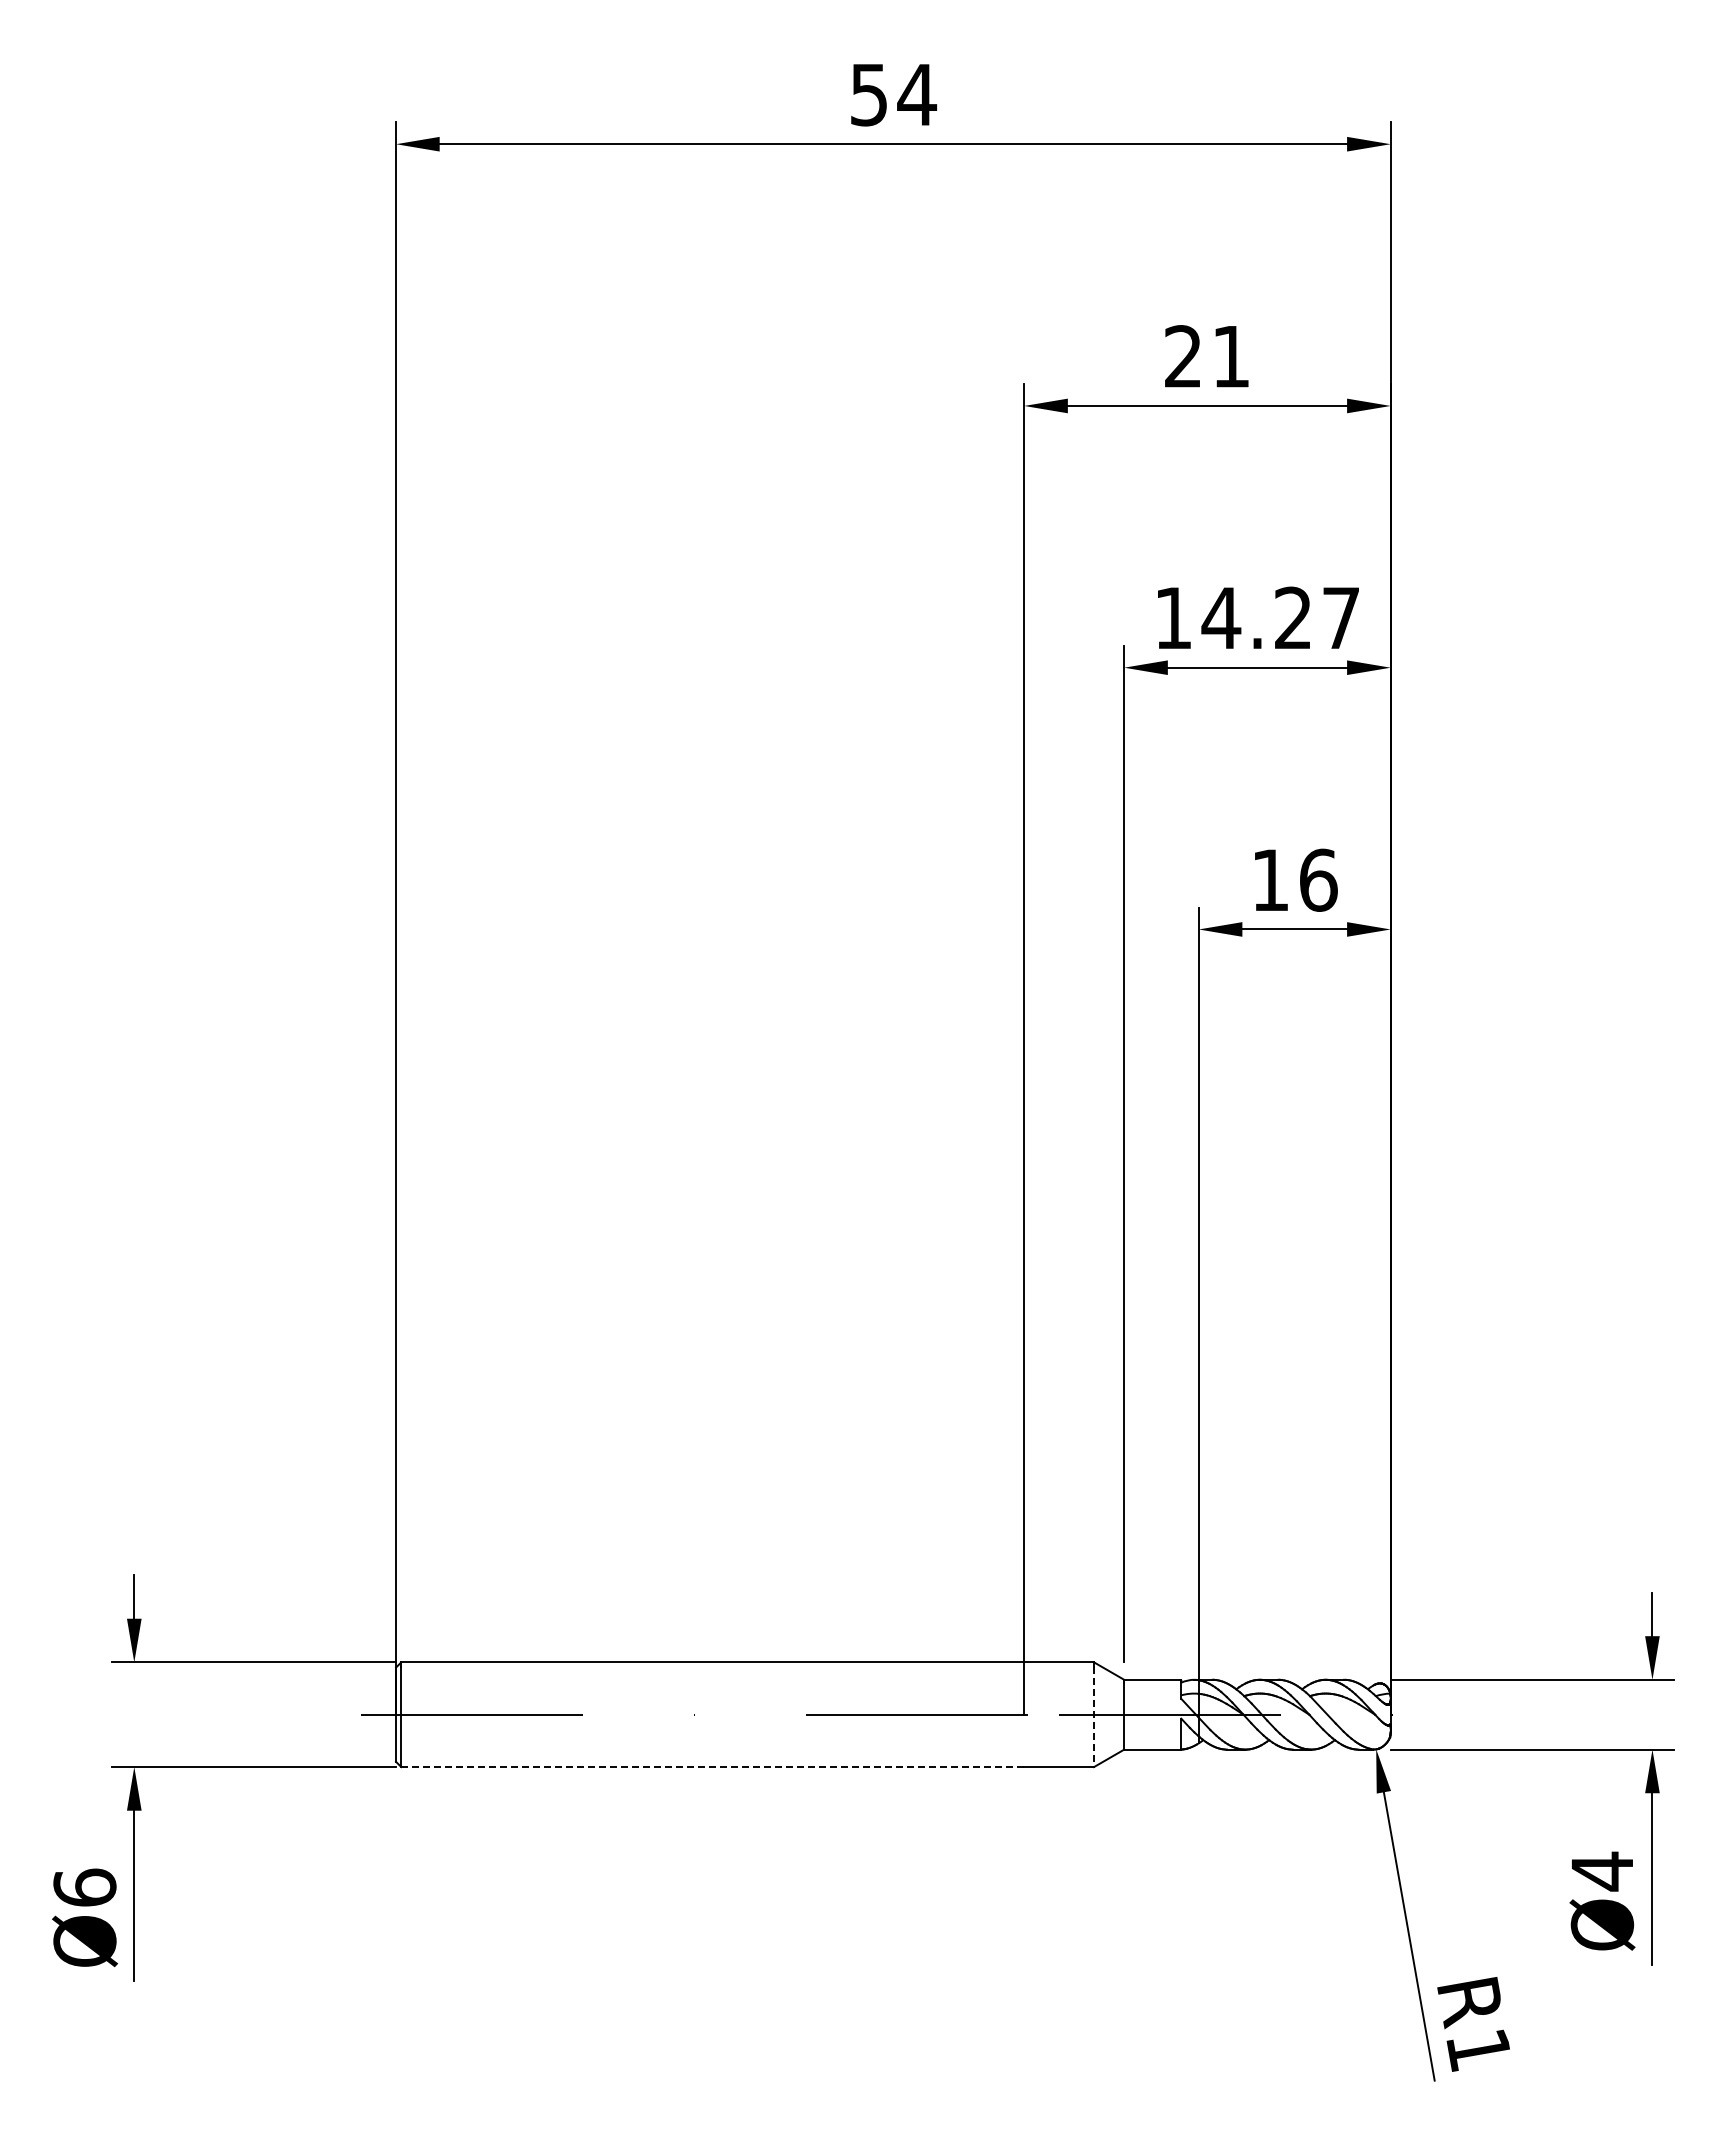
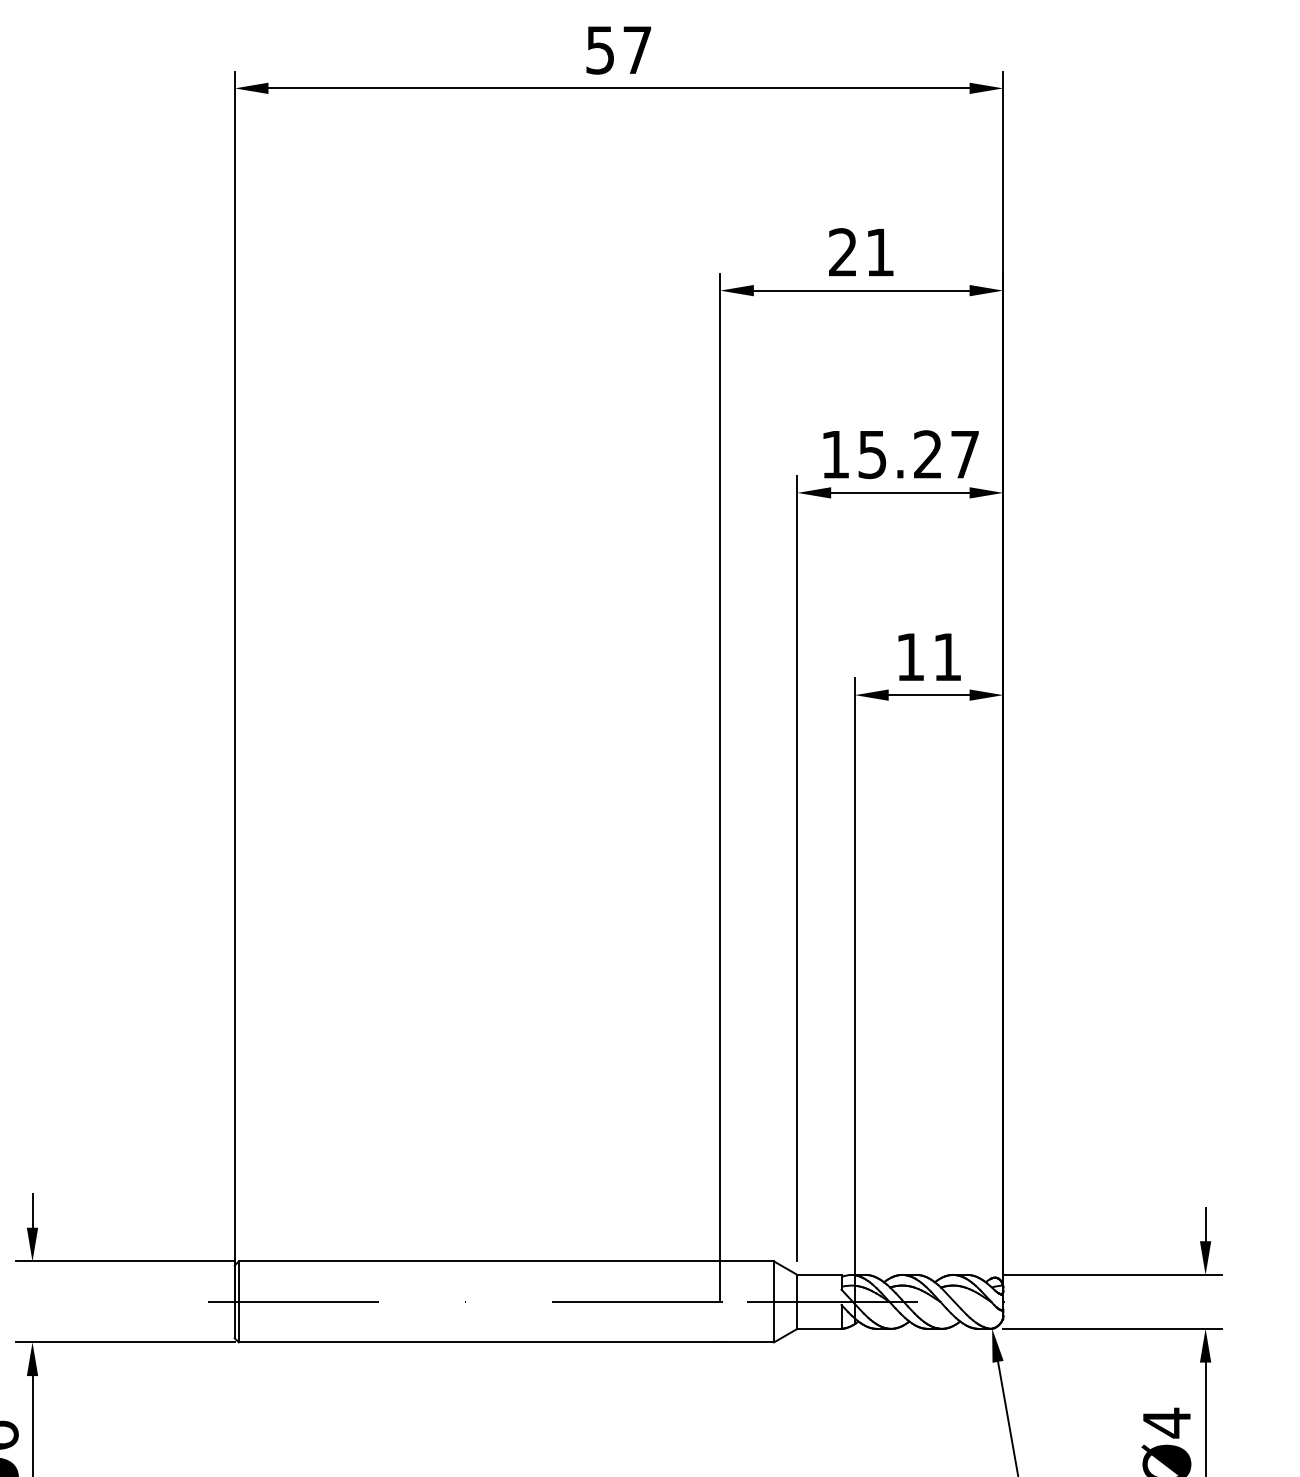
text: (917, 94) -> (637, 49), 54 -> 57
text: (1221, 618) -> (872, 454), 14.27 -> 15.27
text: (1318, 879) -> (947, 656), 16 -> 11
line: (1094, 1717) -> (774, 1304), dashed -> solid
line: (713, 1767) -> (480, 1342), dashed -> solid

